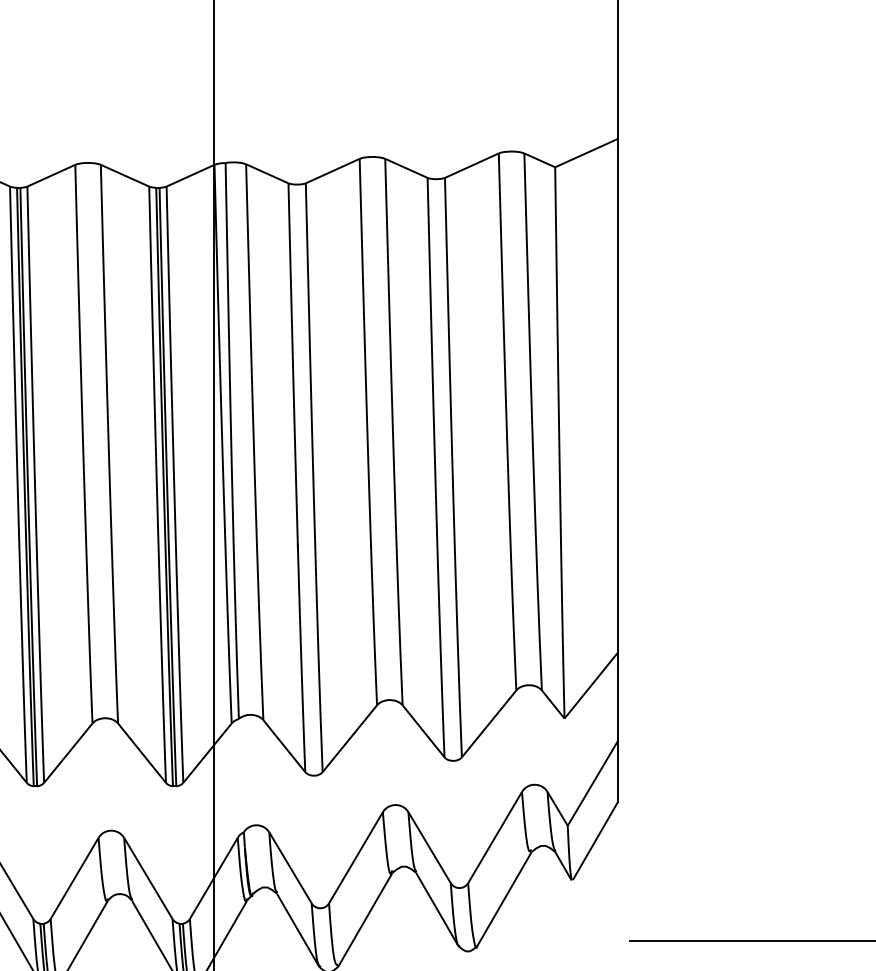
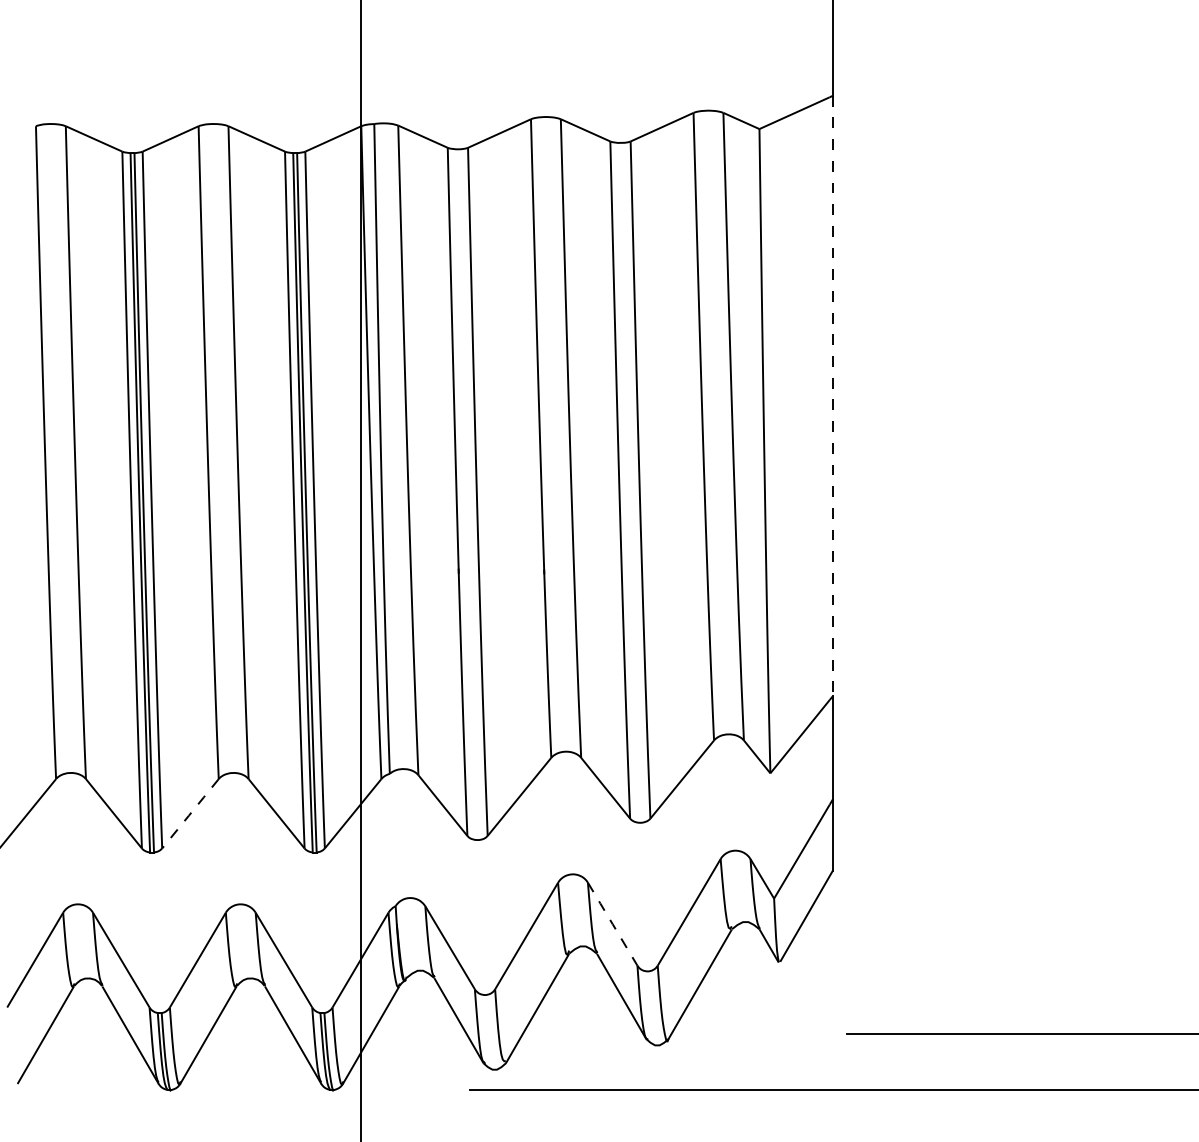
line: (617, 396) -> (832, 396), solid -> dashed
line: (68, 753) -> (190, 814), solid -> dashed
line: (429, 847) -> (612, 924), solid -> dashed

